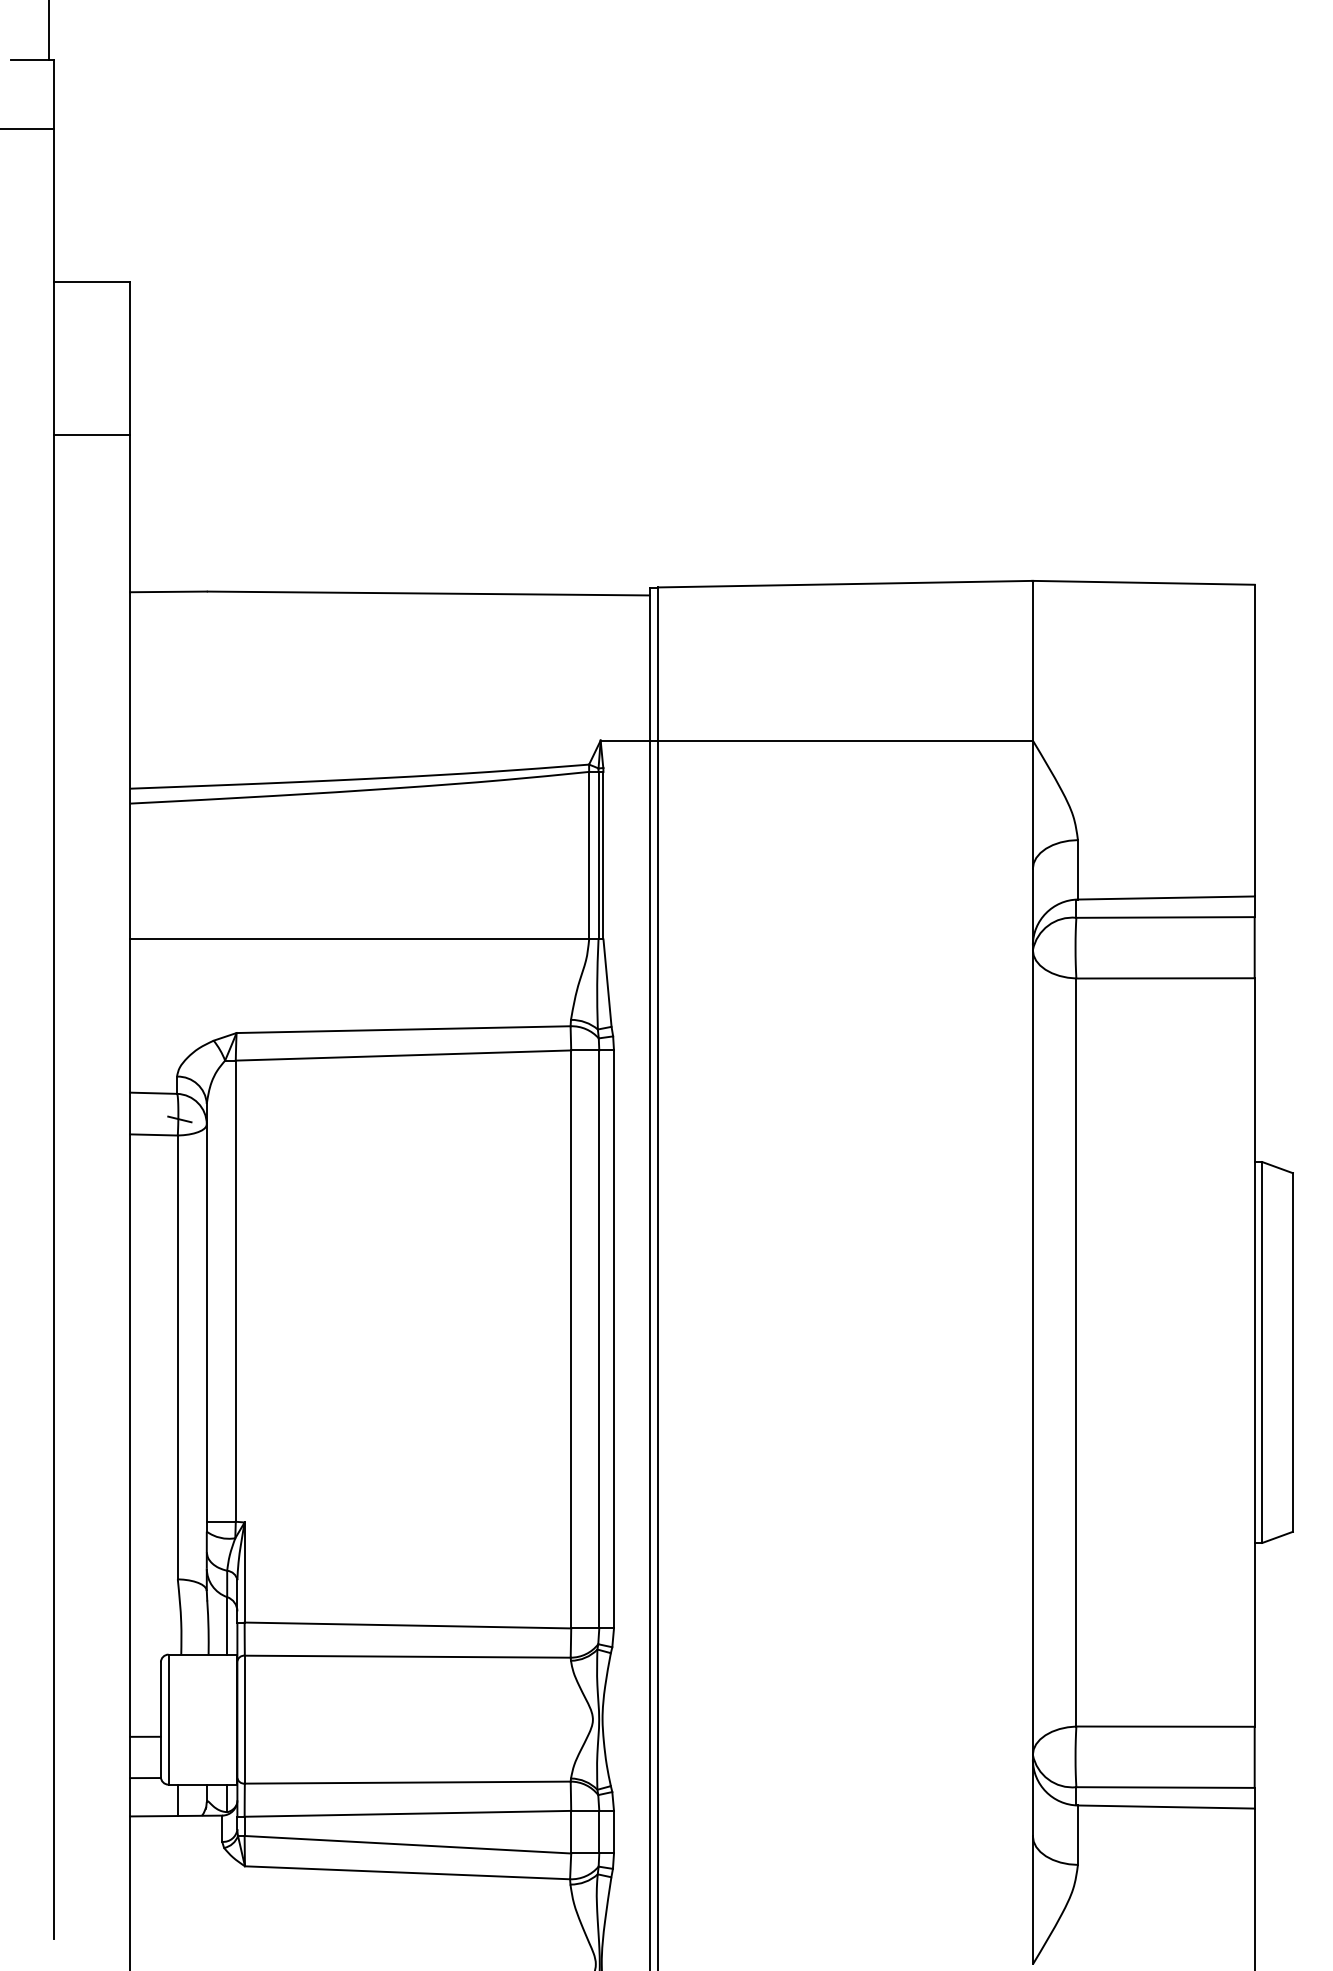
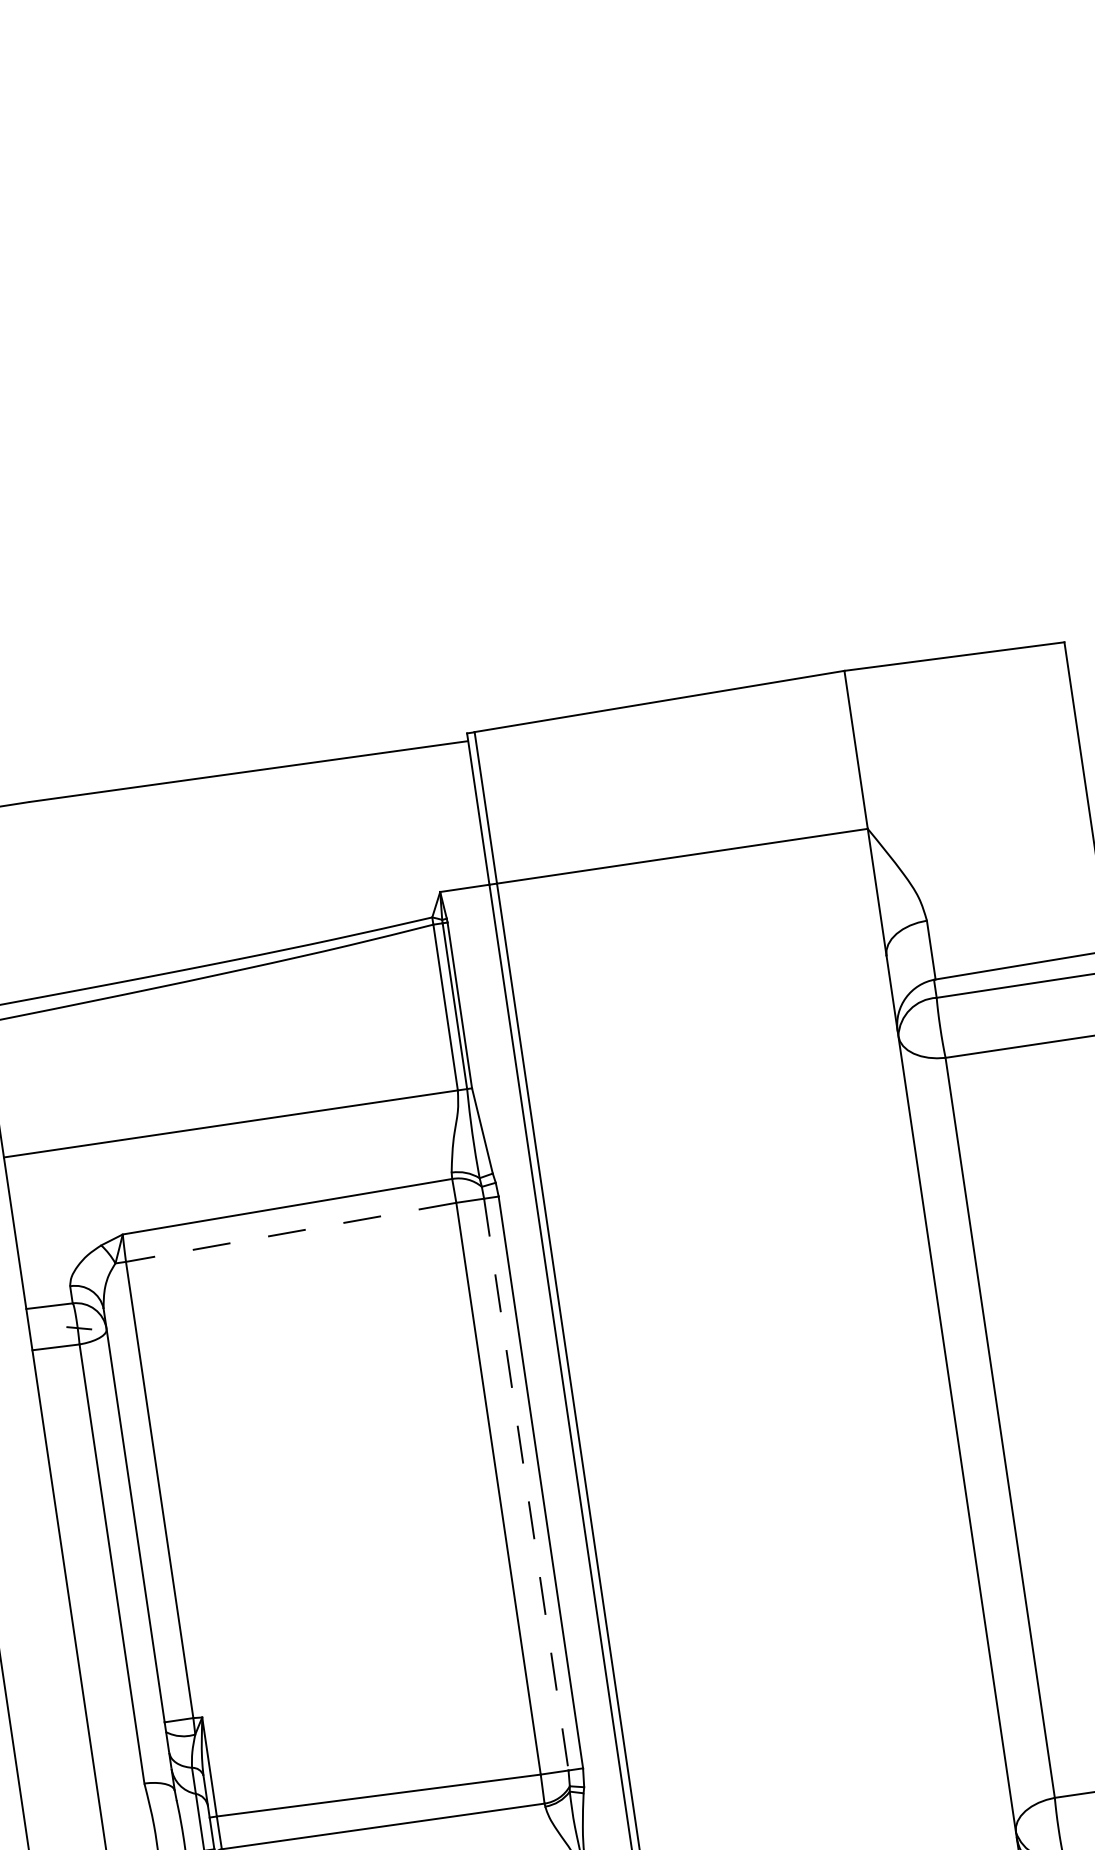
line: (403, 1055) -> (291, 1232), solid -> dashed
line: (599, 1339) -> (526, 1484), solid -> dashed

